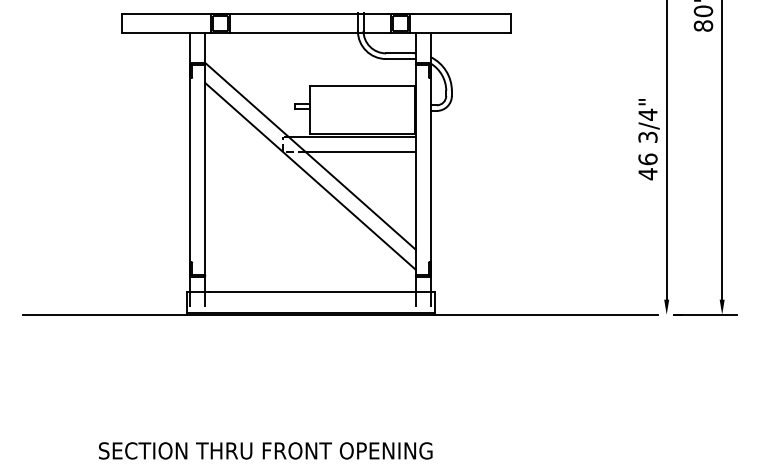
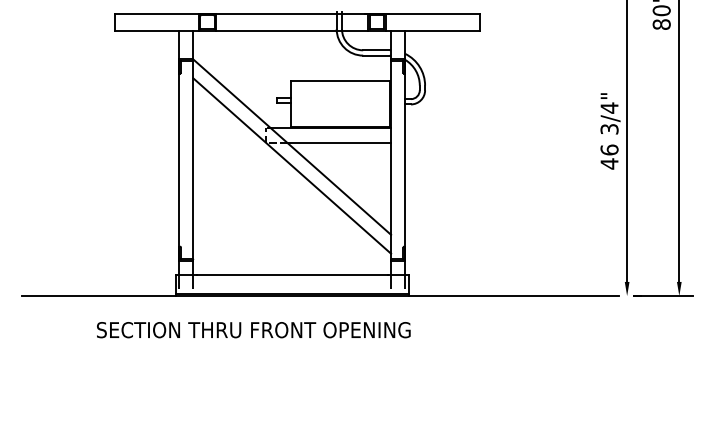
text: (265, 450) -> (253, 329), moved

